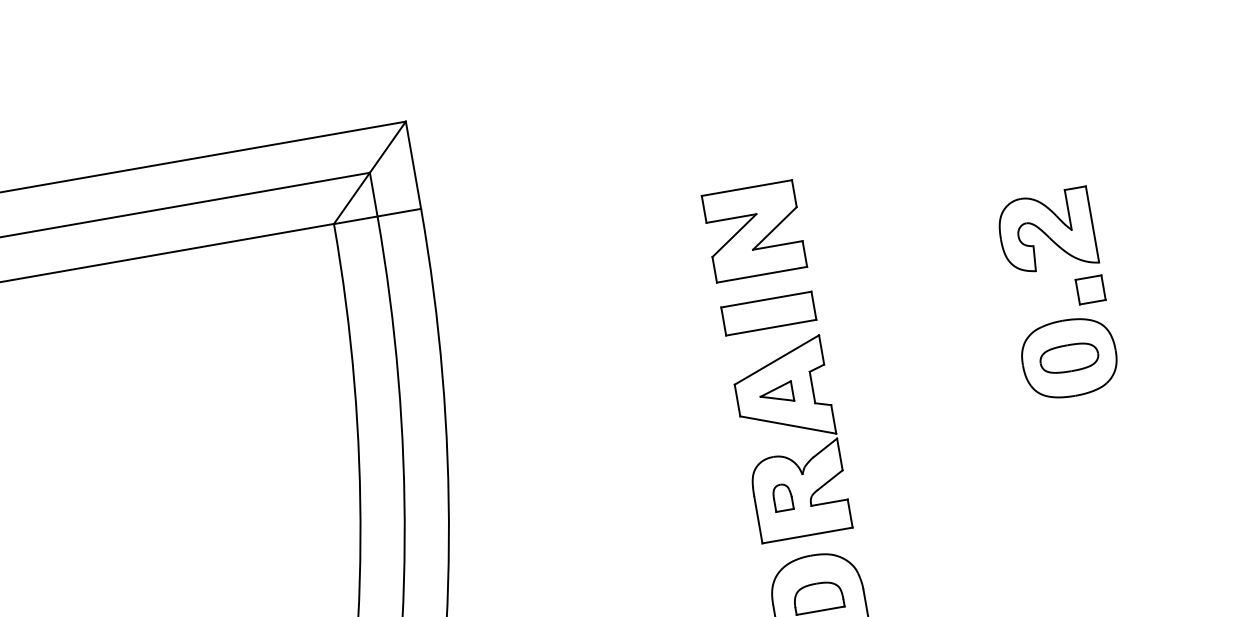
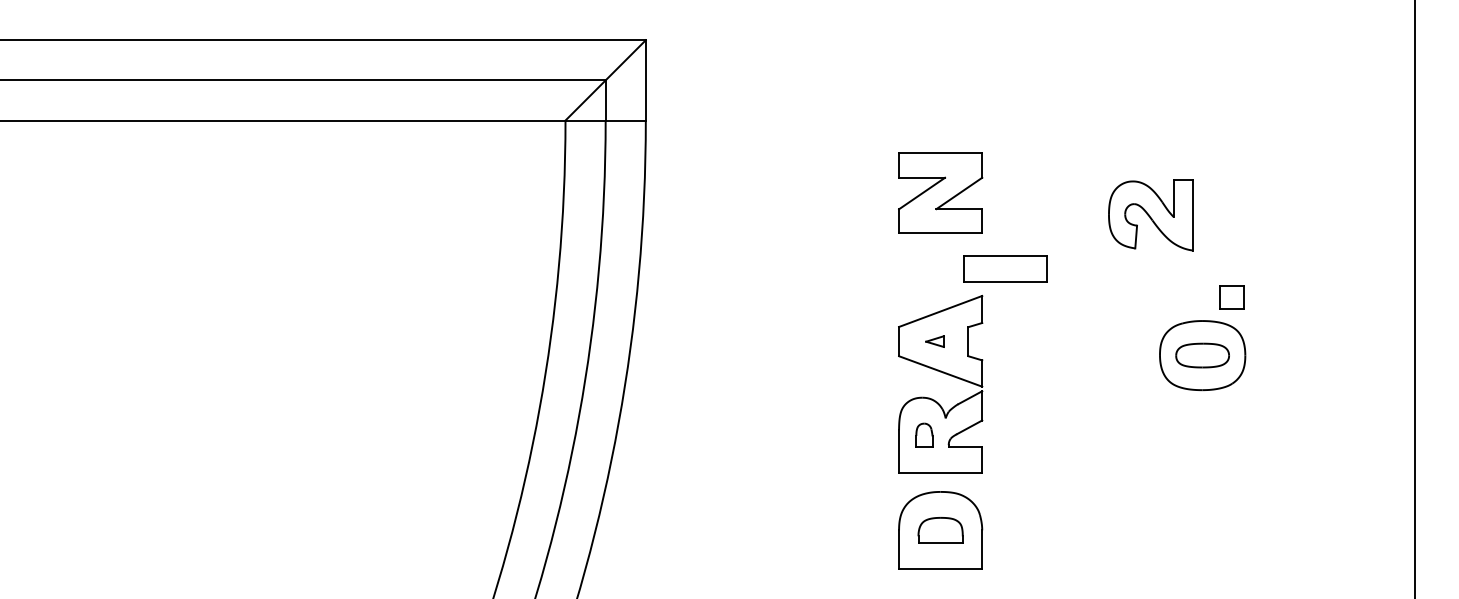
part: (1046, 232) -> (1150, 215), moved
part: (768, 313) -> (1005, 268), moved
part: (775, 393) -> (934, 341), size x0.6

